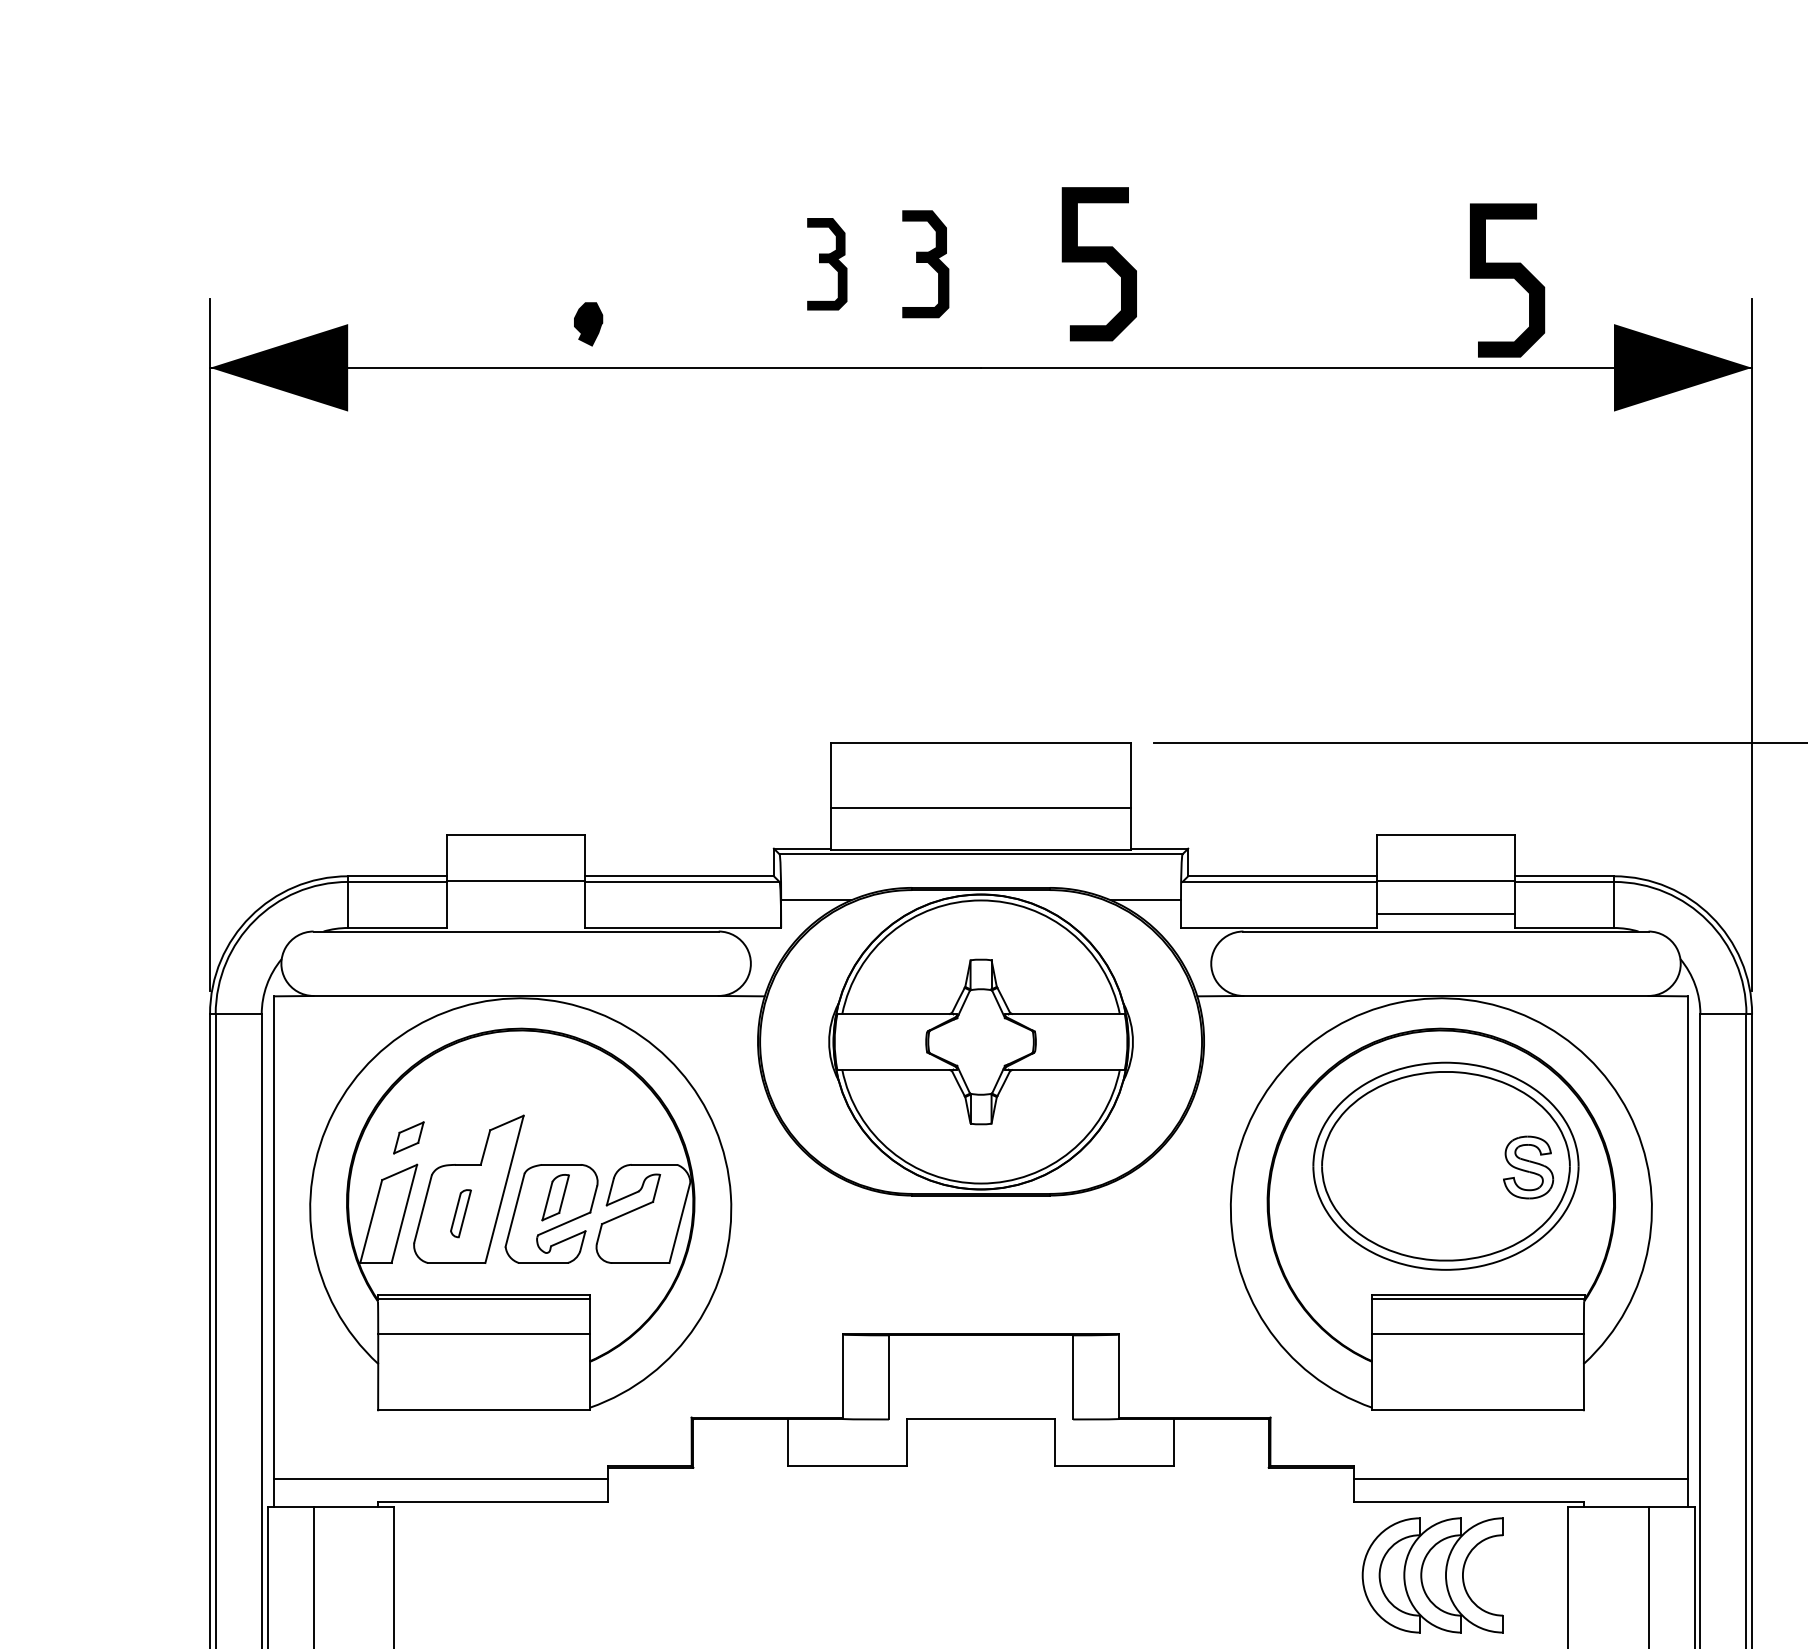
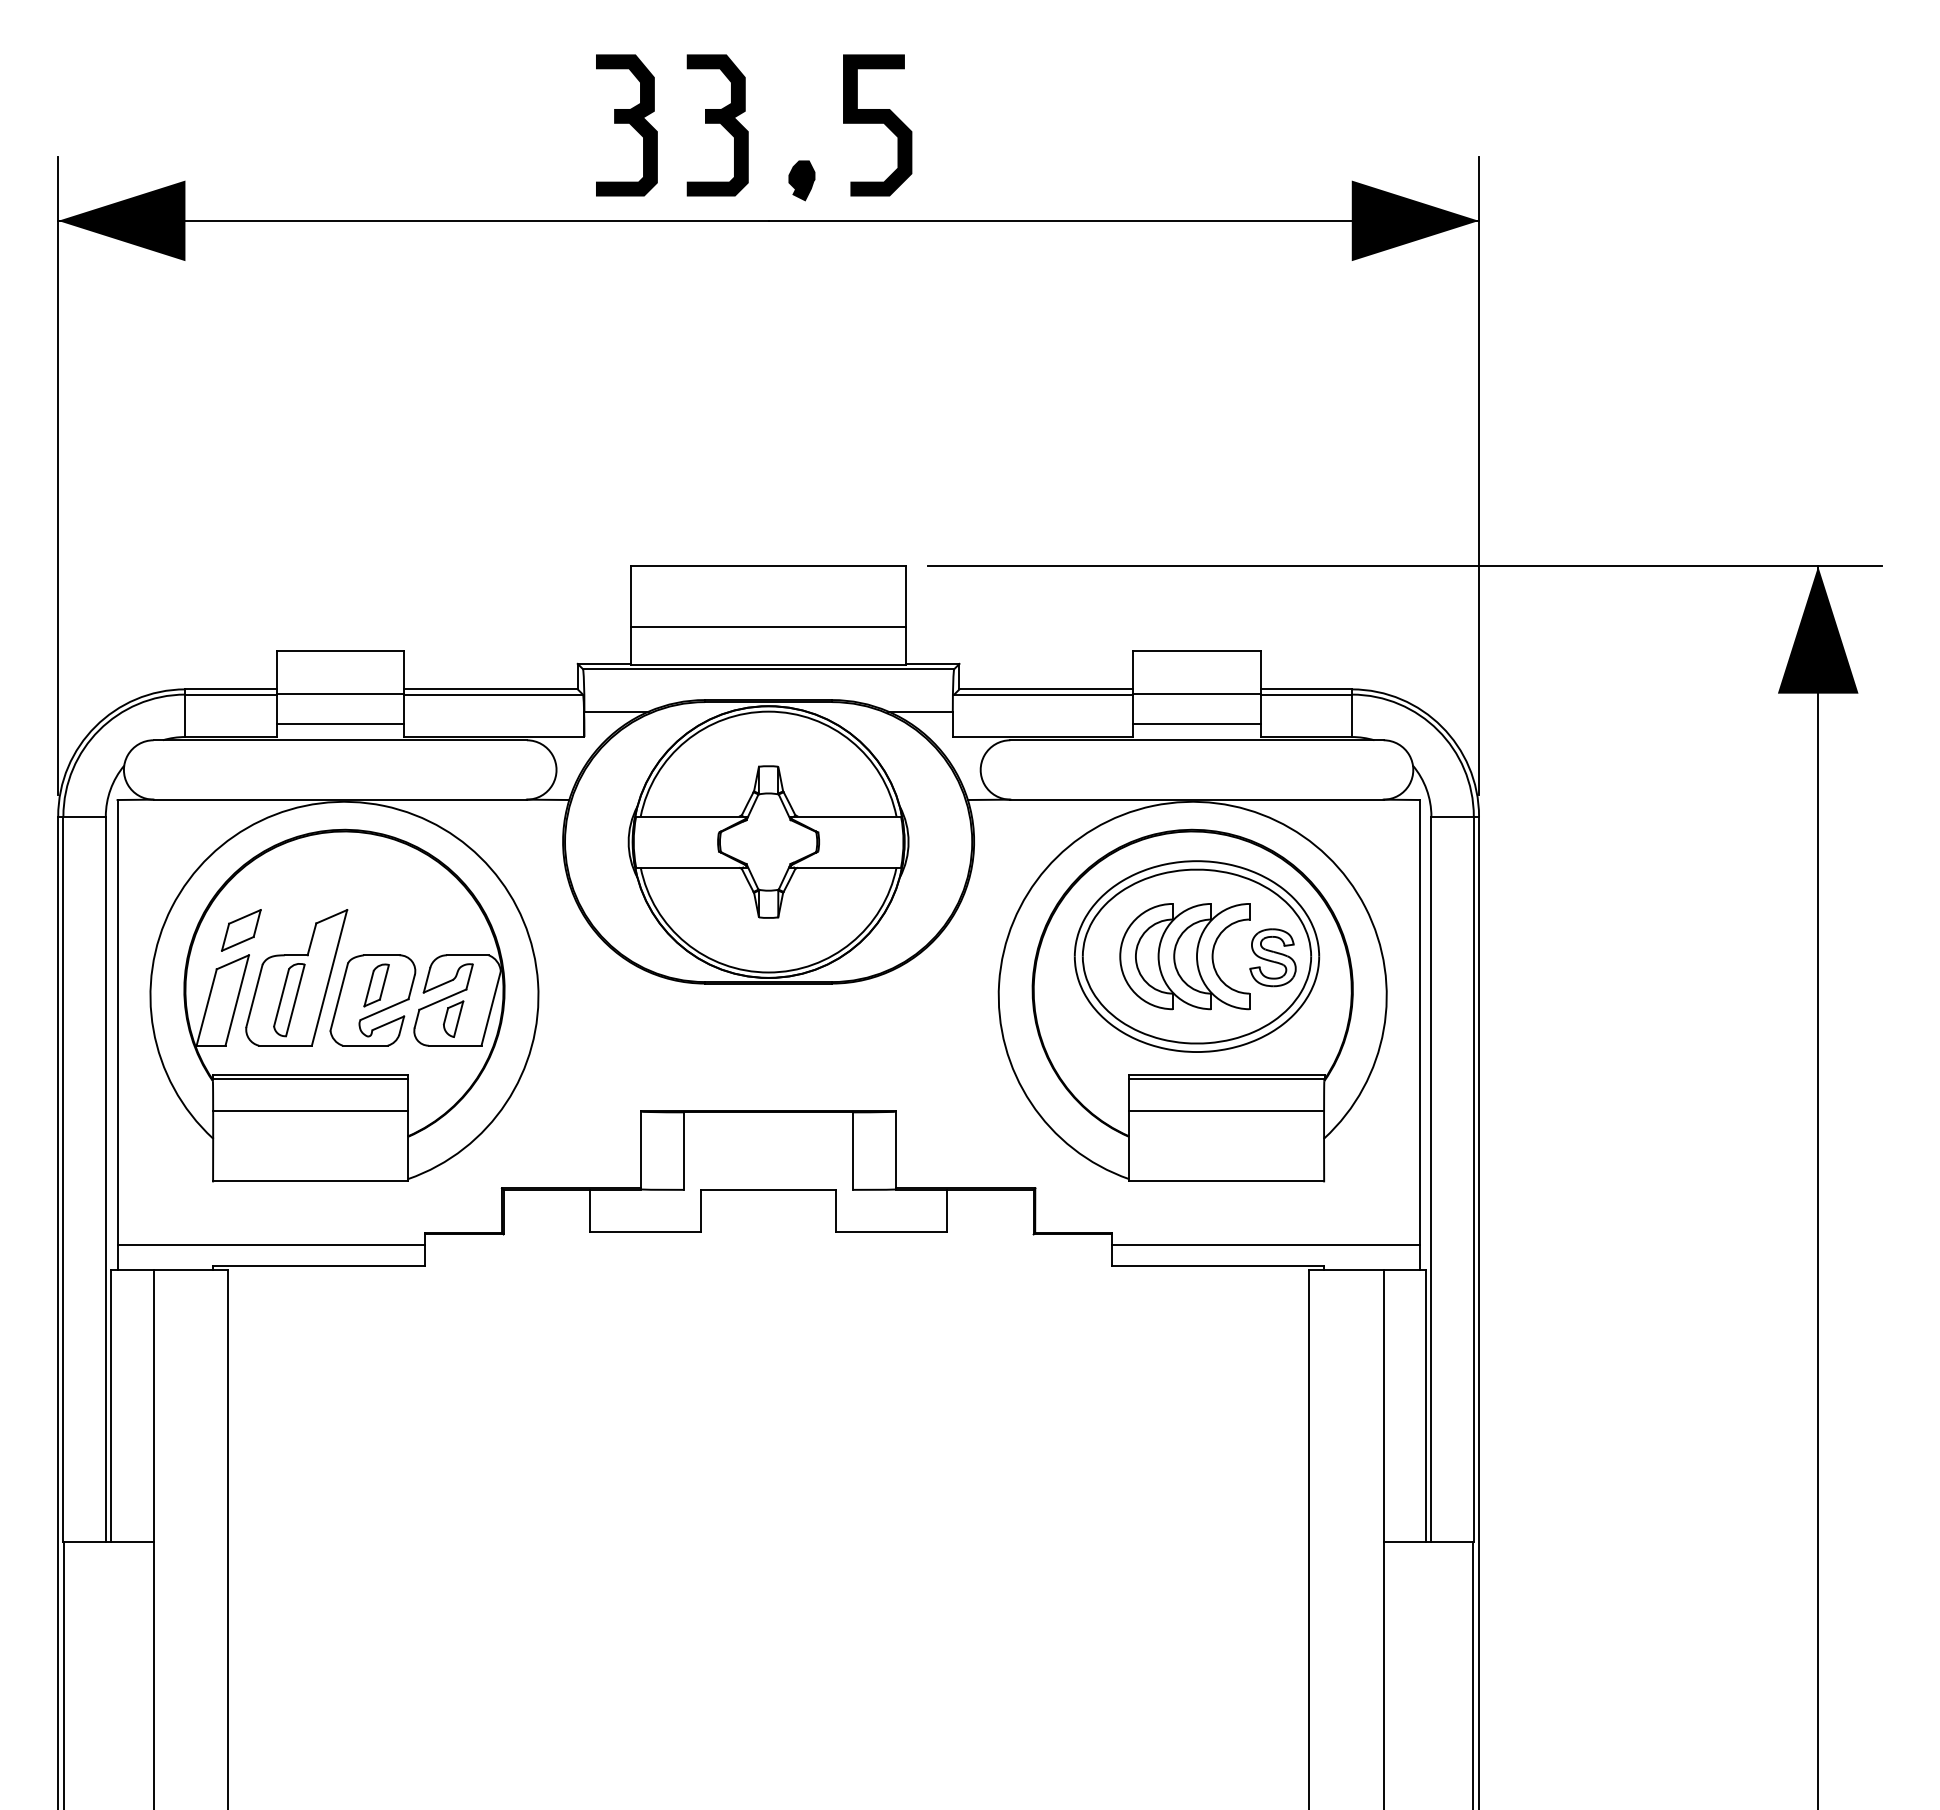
part: (826, 264) -> (626, 125), size x1.67
part: (925, 264) -> (717, 125), size x1.43
curve: (1507, 278) -> (1253, 138), removed
part: (588, 323) -> (801, 180), moved
line: (515, 913) -> (339, 723), added
part: (408, 1137) -> (241, 930), size x1.43
part: (461, 1213) -> (289, 1000), size x1.67
part: (639, 1233) -> (453, 1018), added
part: (1432, 1575) -> (1184, 956), moved

